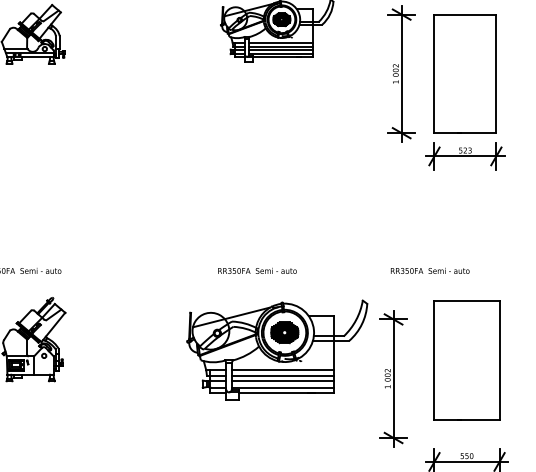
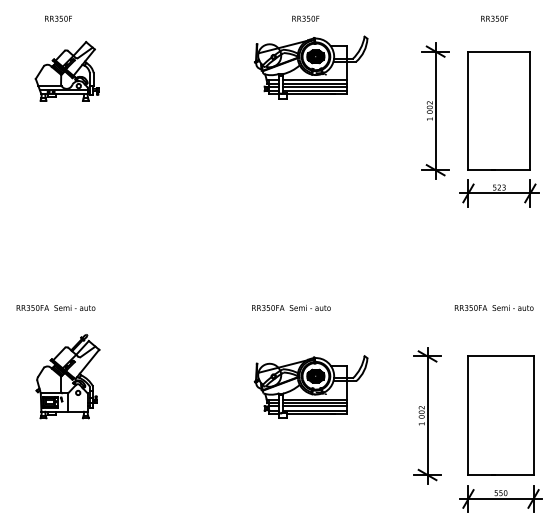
text: (429, 270) -> (493, 307), moved
part: (276, 349) -> (310, 386), size x0.62
part: (466, 360) -> (500, 415), moved

